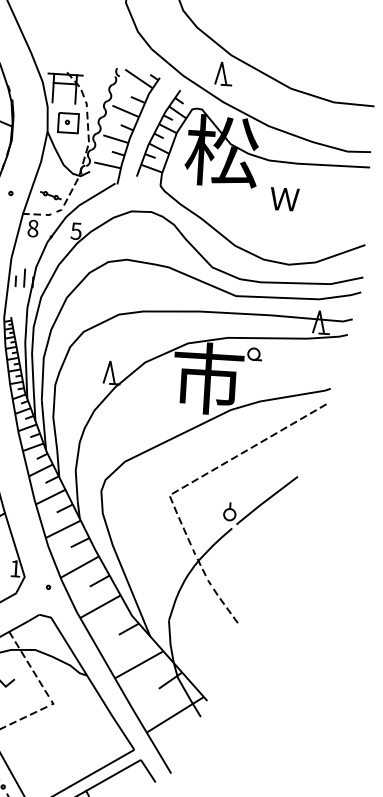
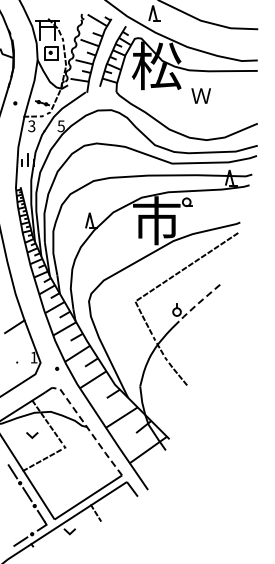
text: (32, 228) -> (31, 126), 8 -> 3
line: (265, 501) -> (200, 301), solid -> dashed
line: (89, 679) -> (88, 429), solid -> dashed

